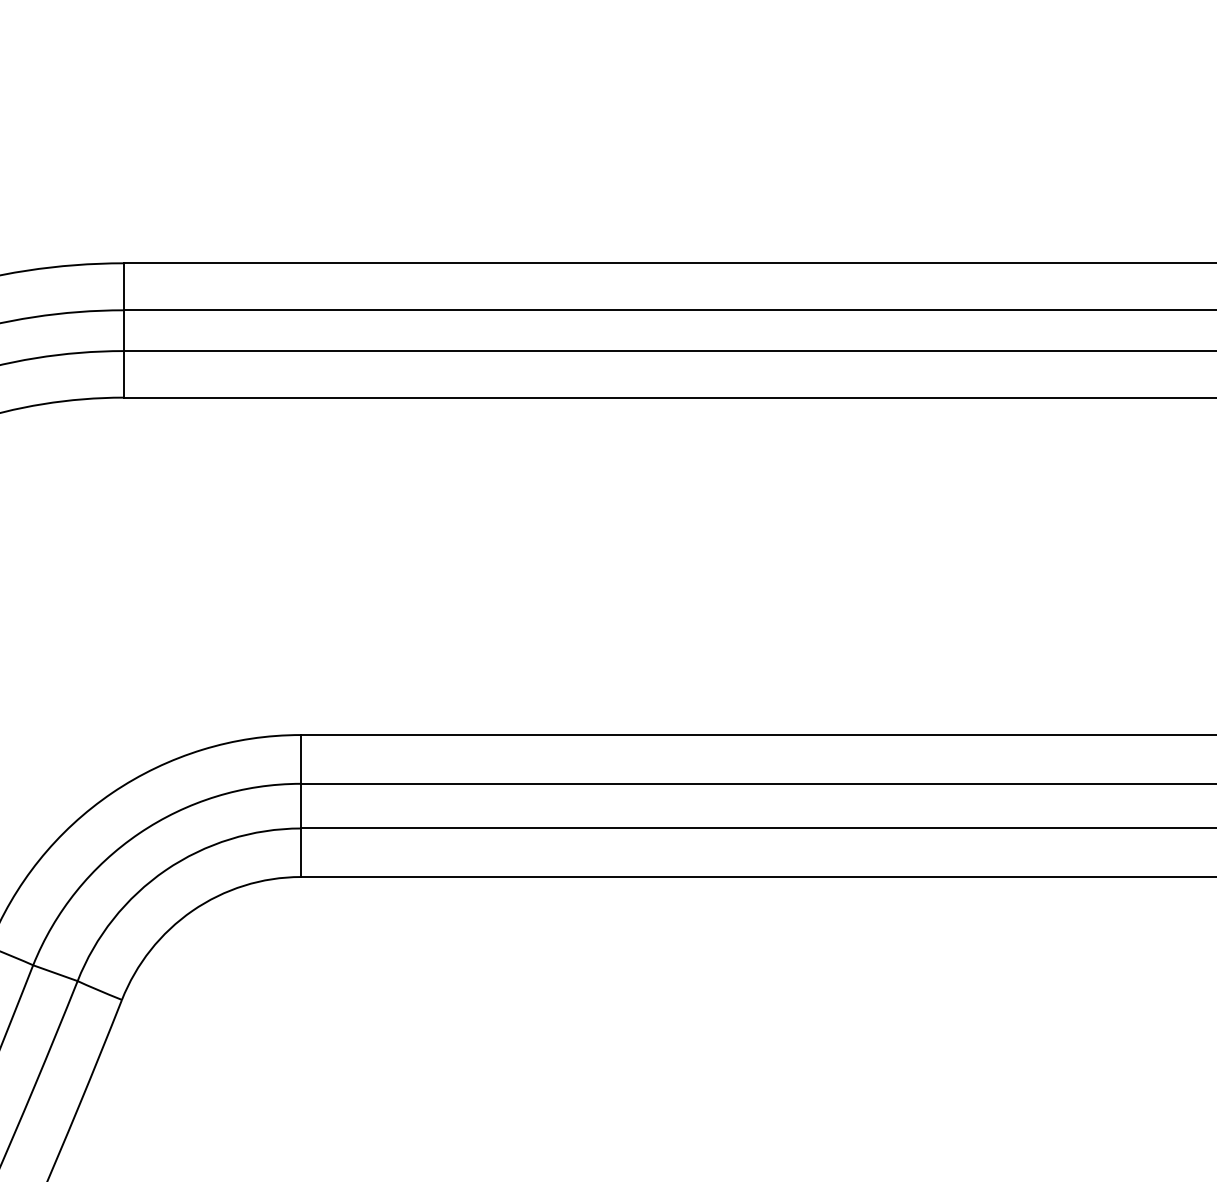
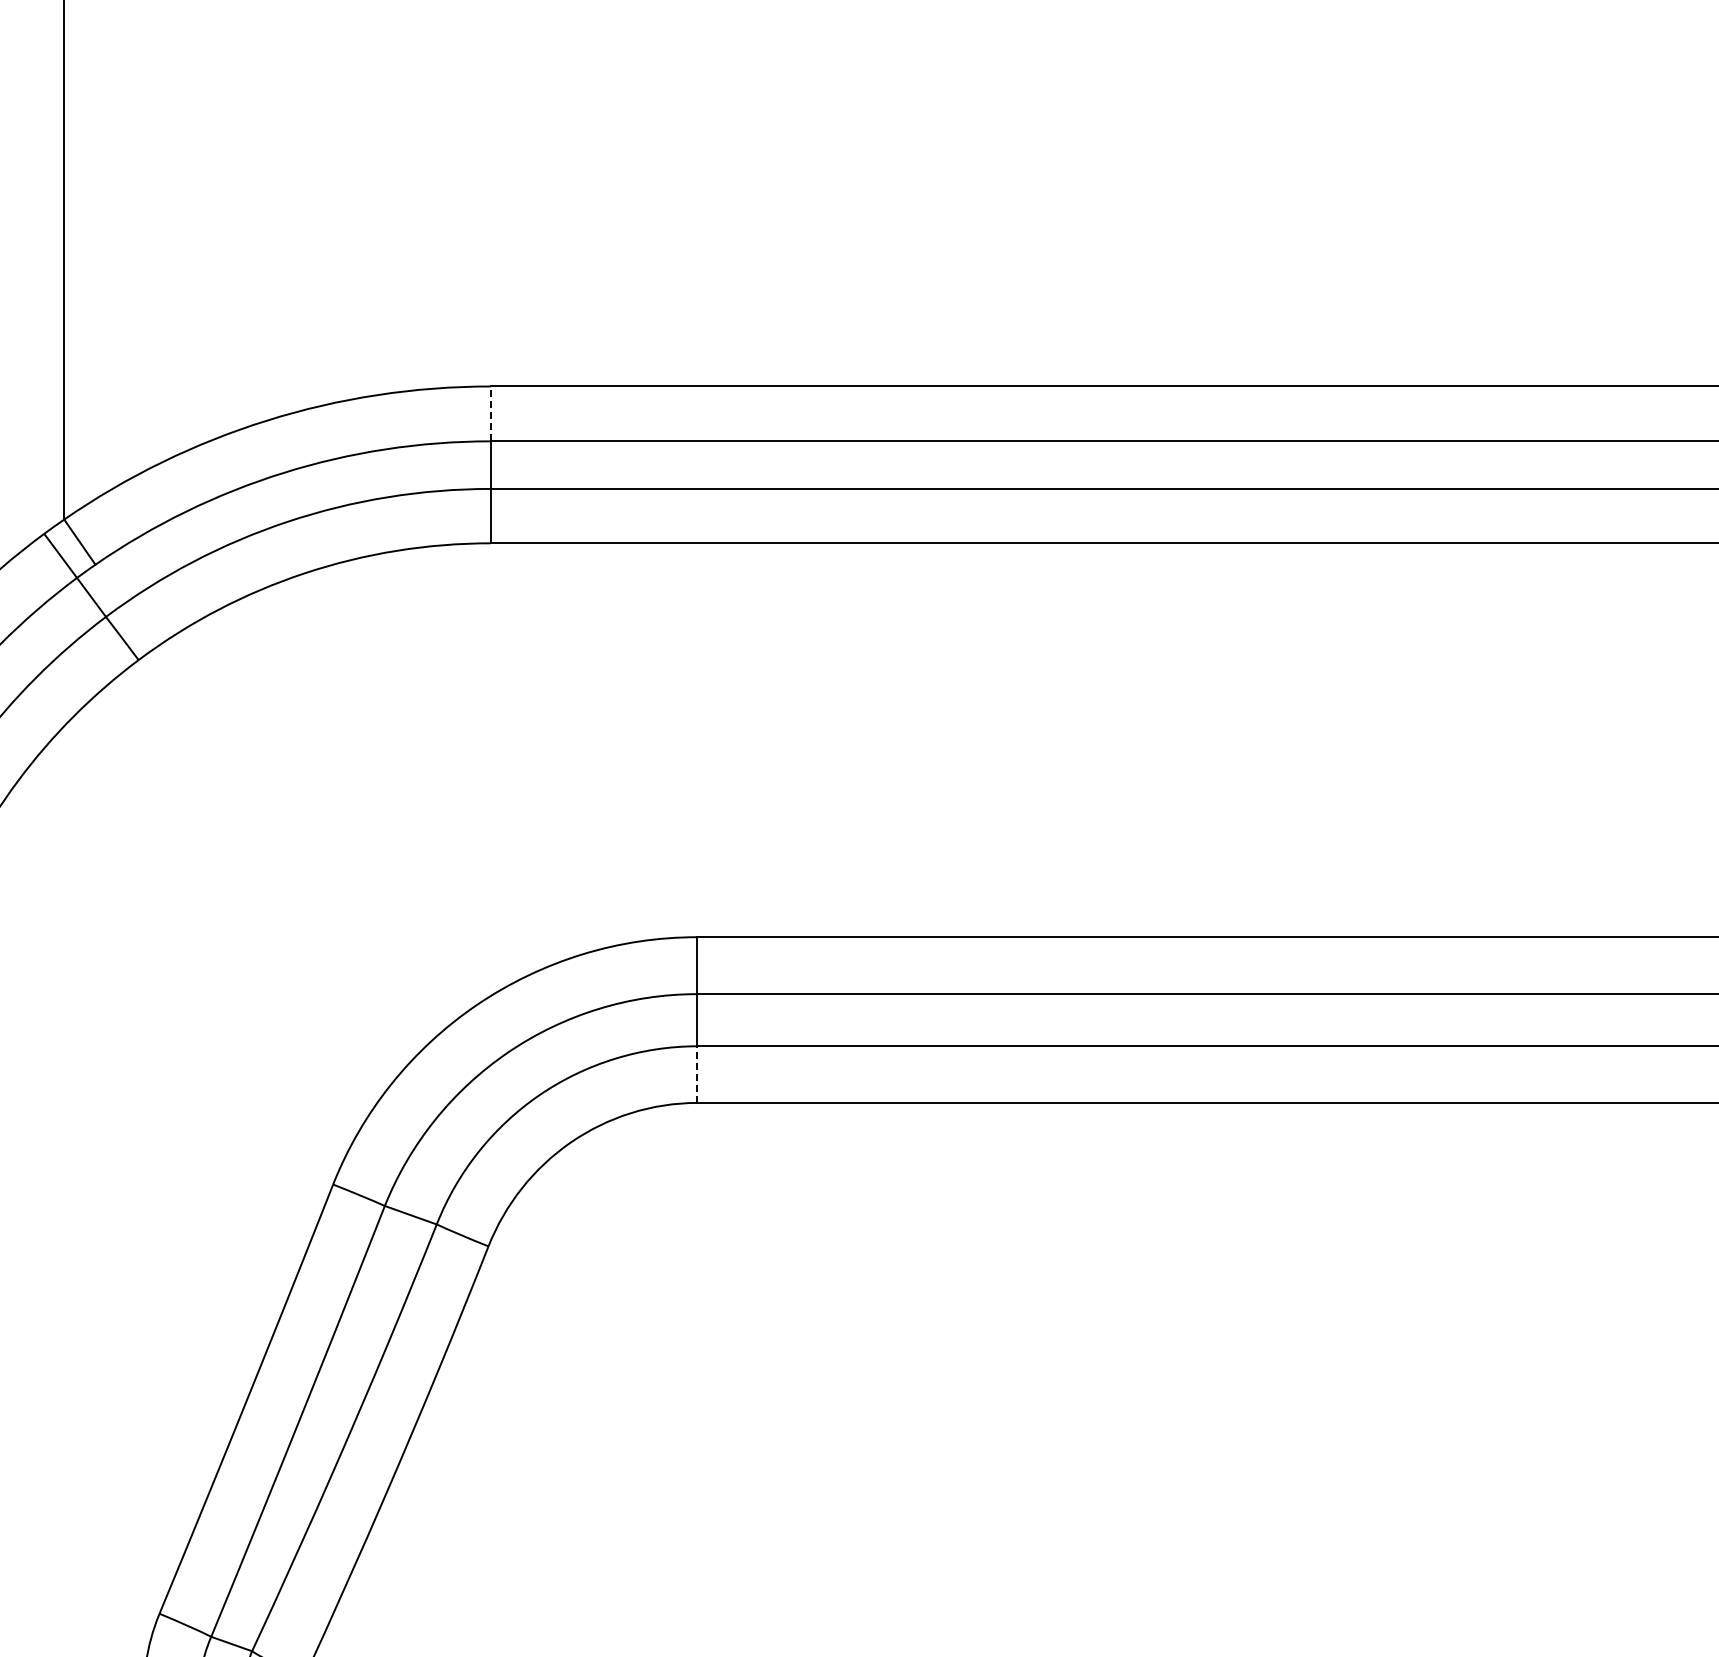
line: (123, 286) -> (490, 413), solid -> dashed
line: (300, 852) -> (697, 1074), solid -> dashed

